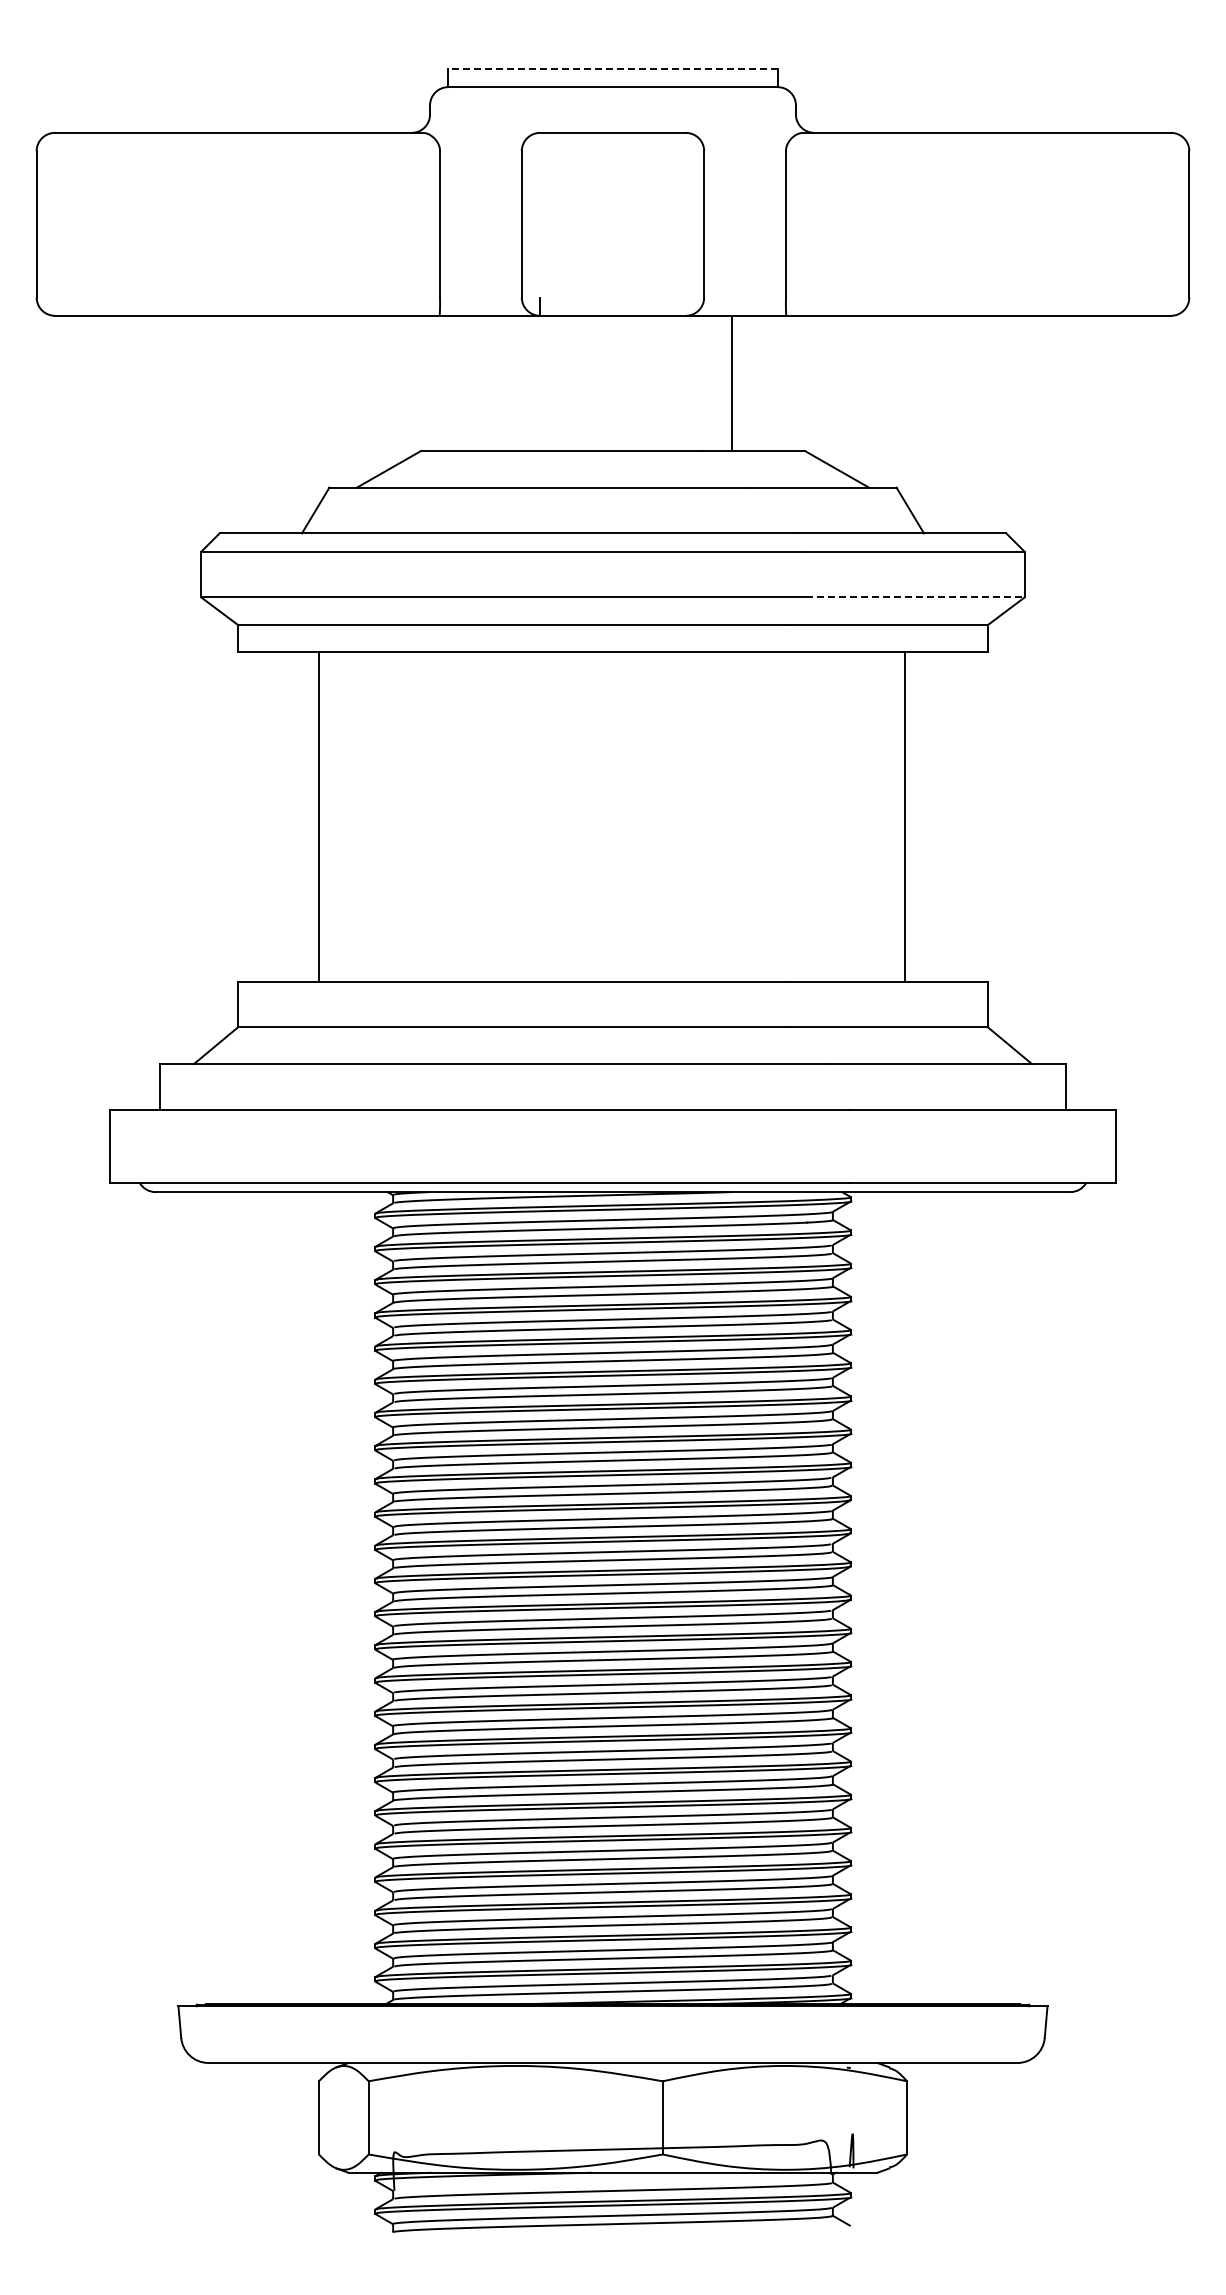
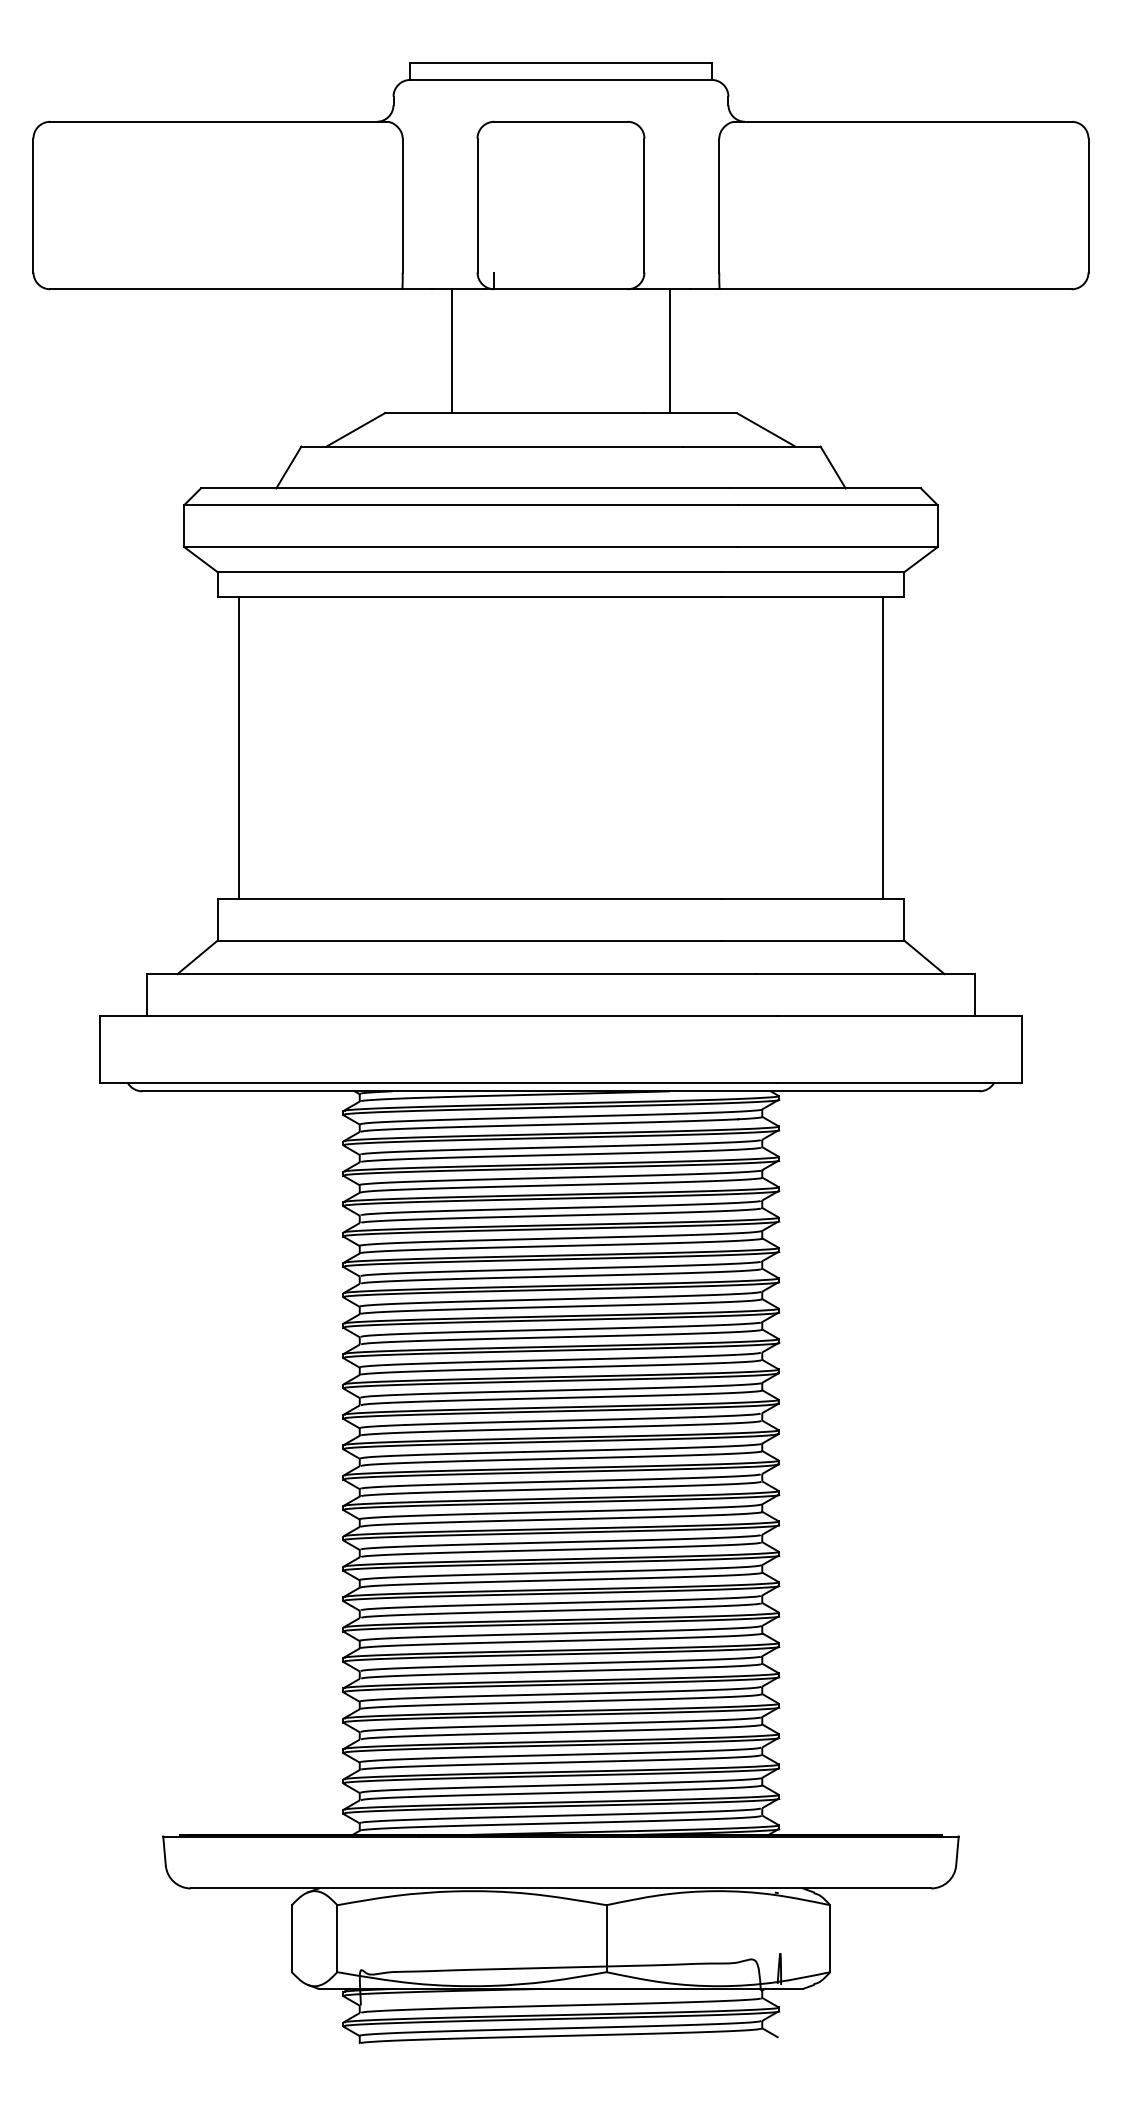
line: (612, 68) -> (560, 62), dashed -> solid
line: (494, 383) -> (452, 351), added
line: (915, 597) -> (837, 547), dashed -> solid
line: (318, 816) -> (238, 747), moved
line: (905, 816) -> (883, 747), moved

